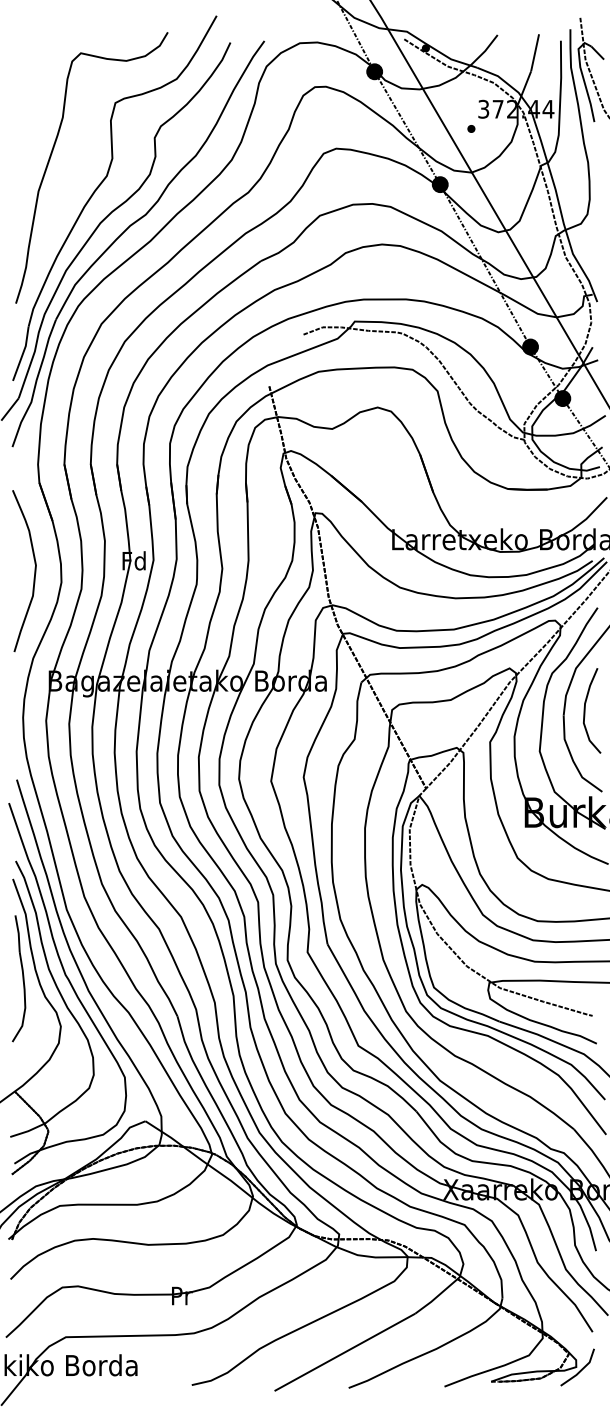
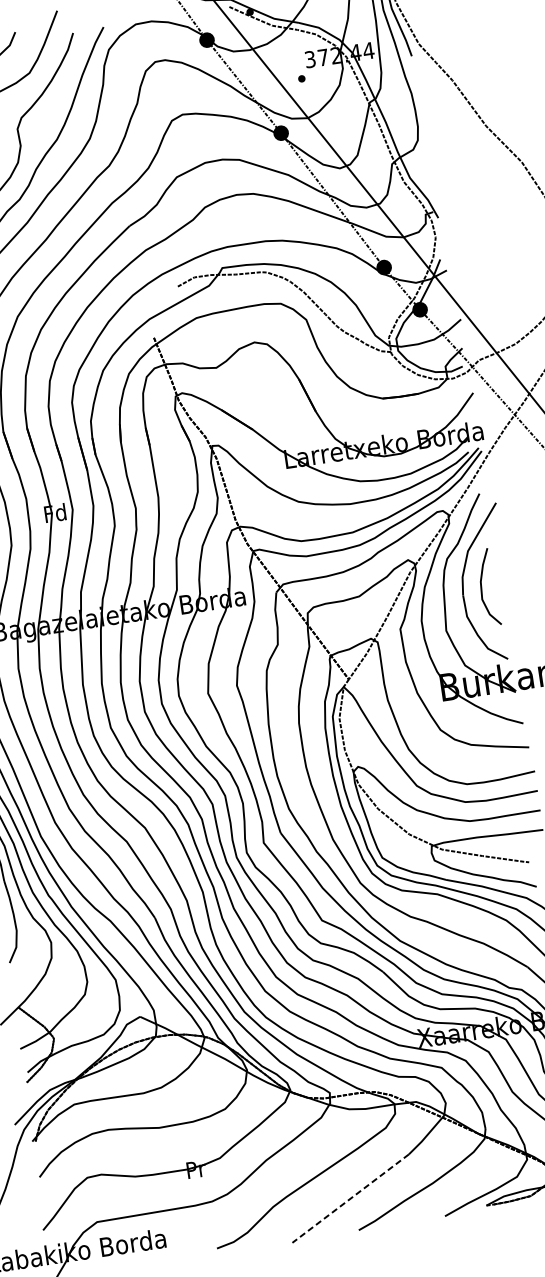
line: (344, 1352) -> (350, 1198), solid -> dashed

